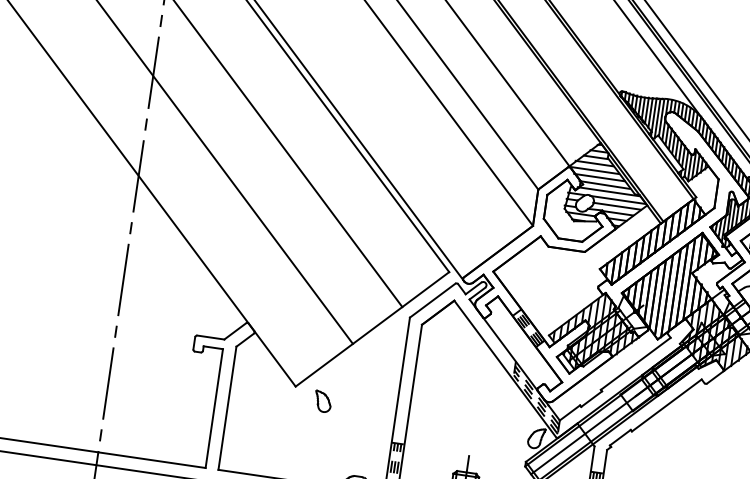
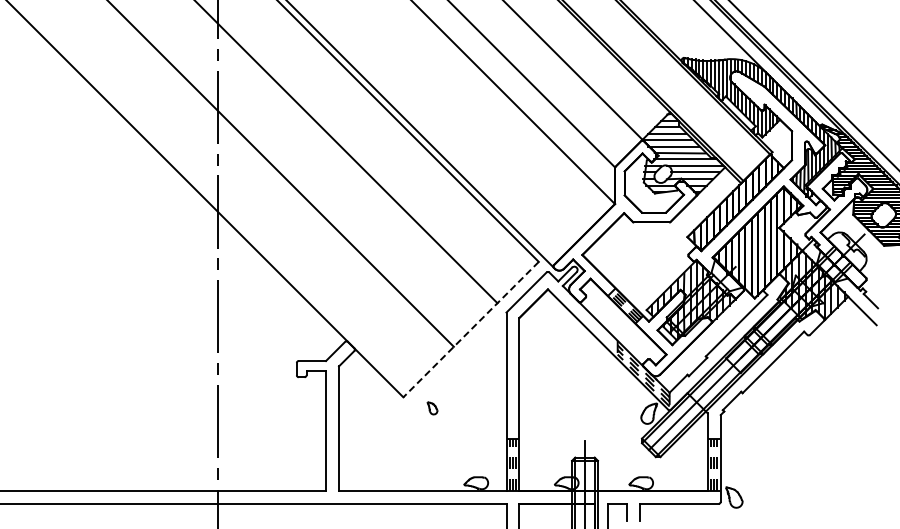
line: (372, 329) -> (471, 329), solid -> dashed
part: (322, 401) -> (432, 408), size x0.6

